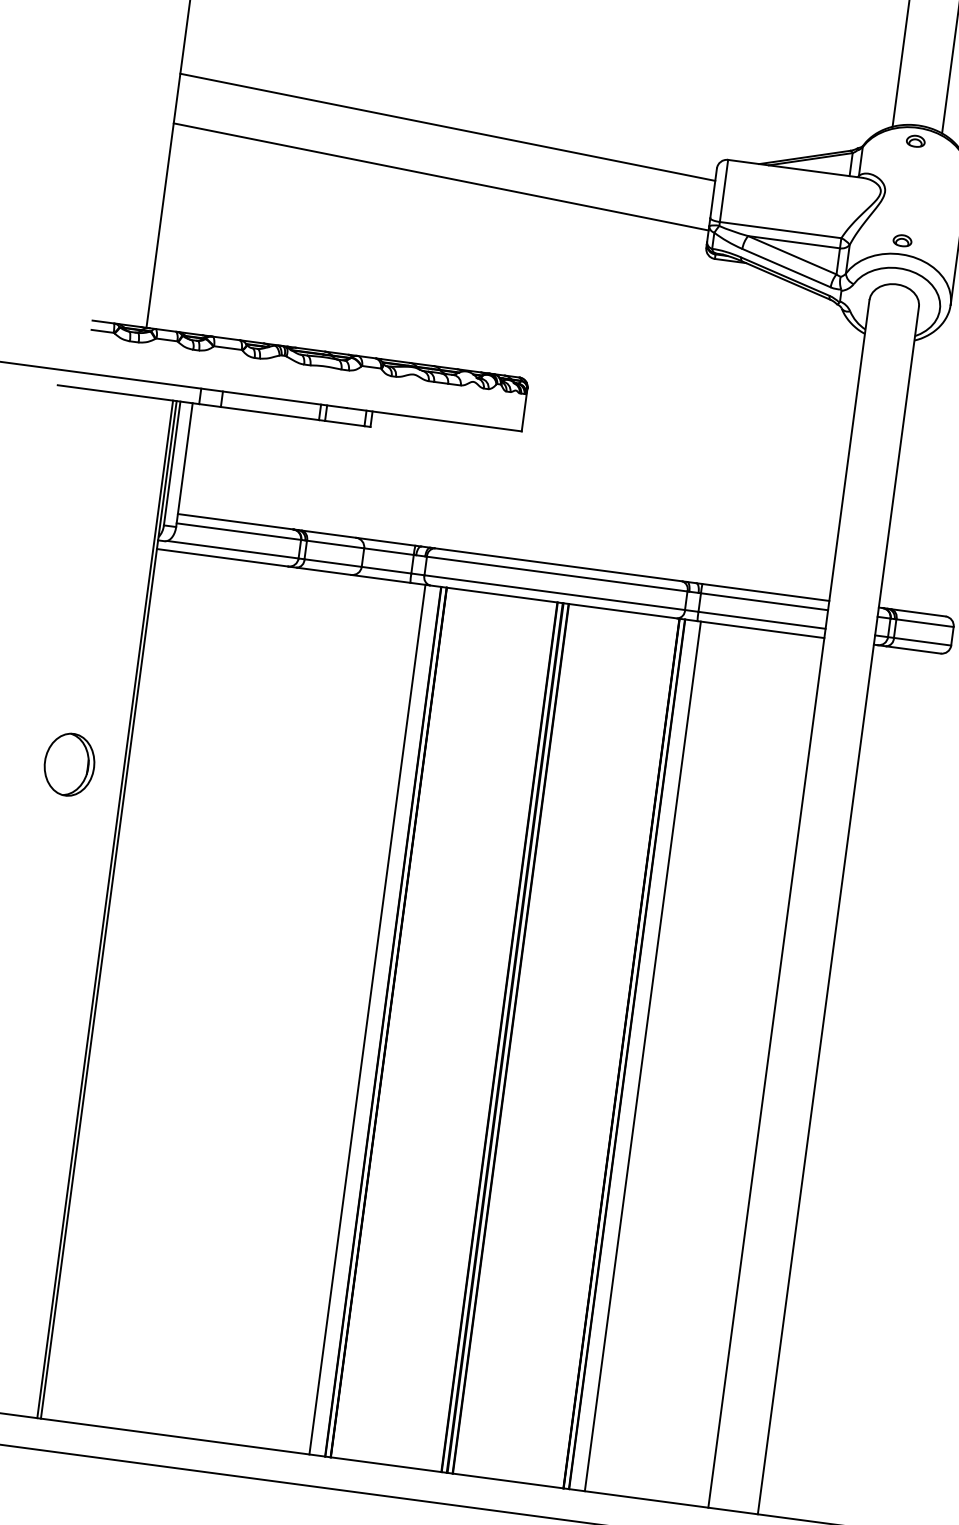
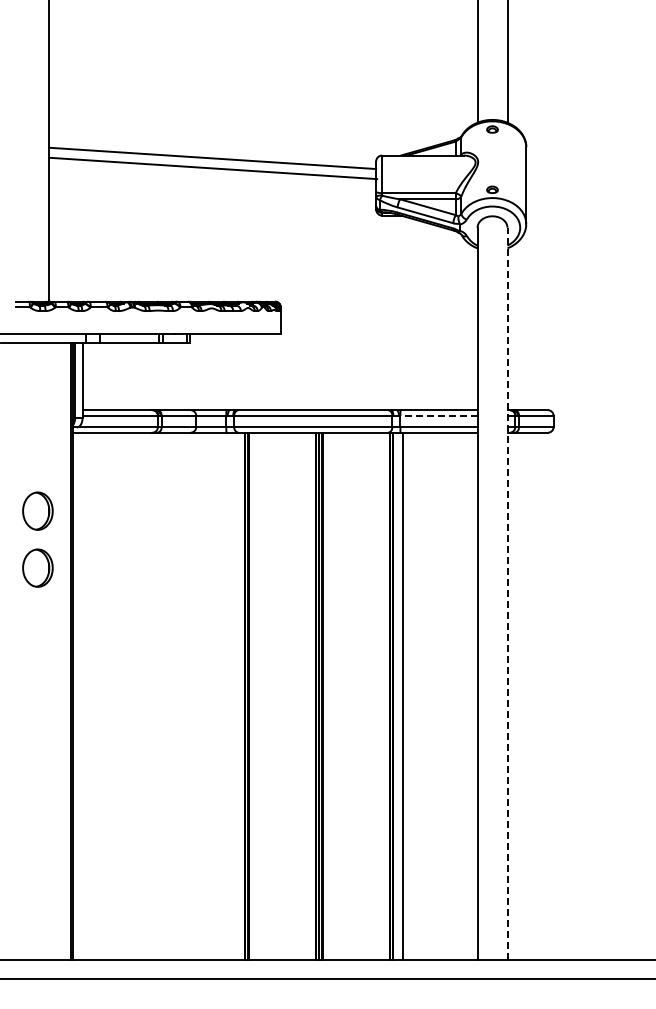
line: (441, 176) -> (213, 168), moved
line: (763, 601) -> (438, 415), solid -> dashed
part: (81, 669) -> (37, 510), added
line: (838, 909) -> (507, 593), solid -> dashed
line: (367, 1018) -> (235, 695), removed

